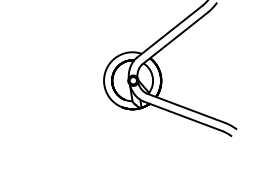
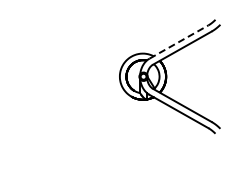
line: (169, 32) -> (178, 42), solid -> dashed

